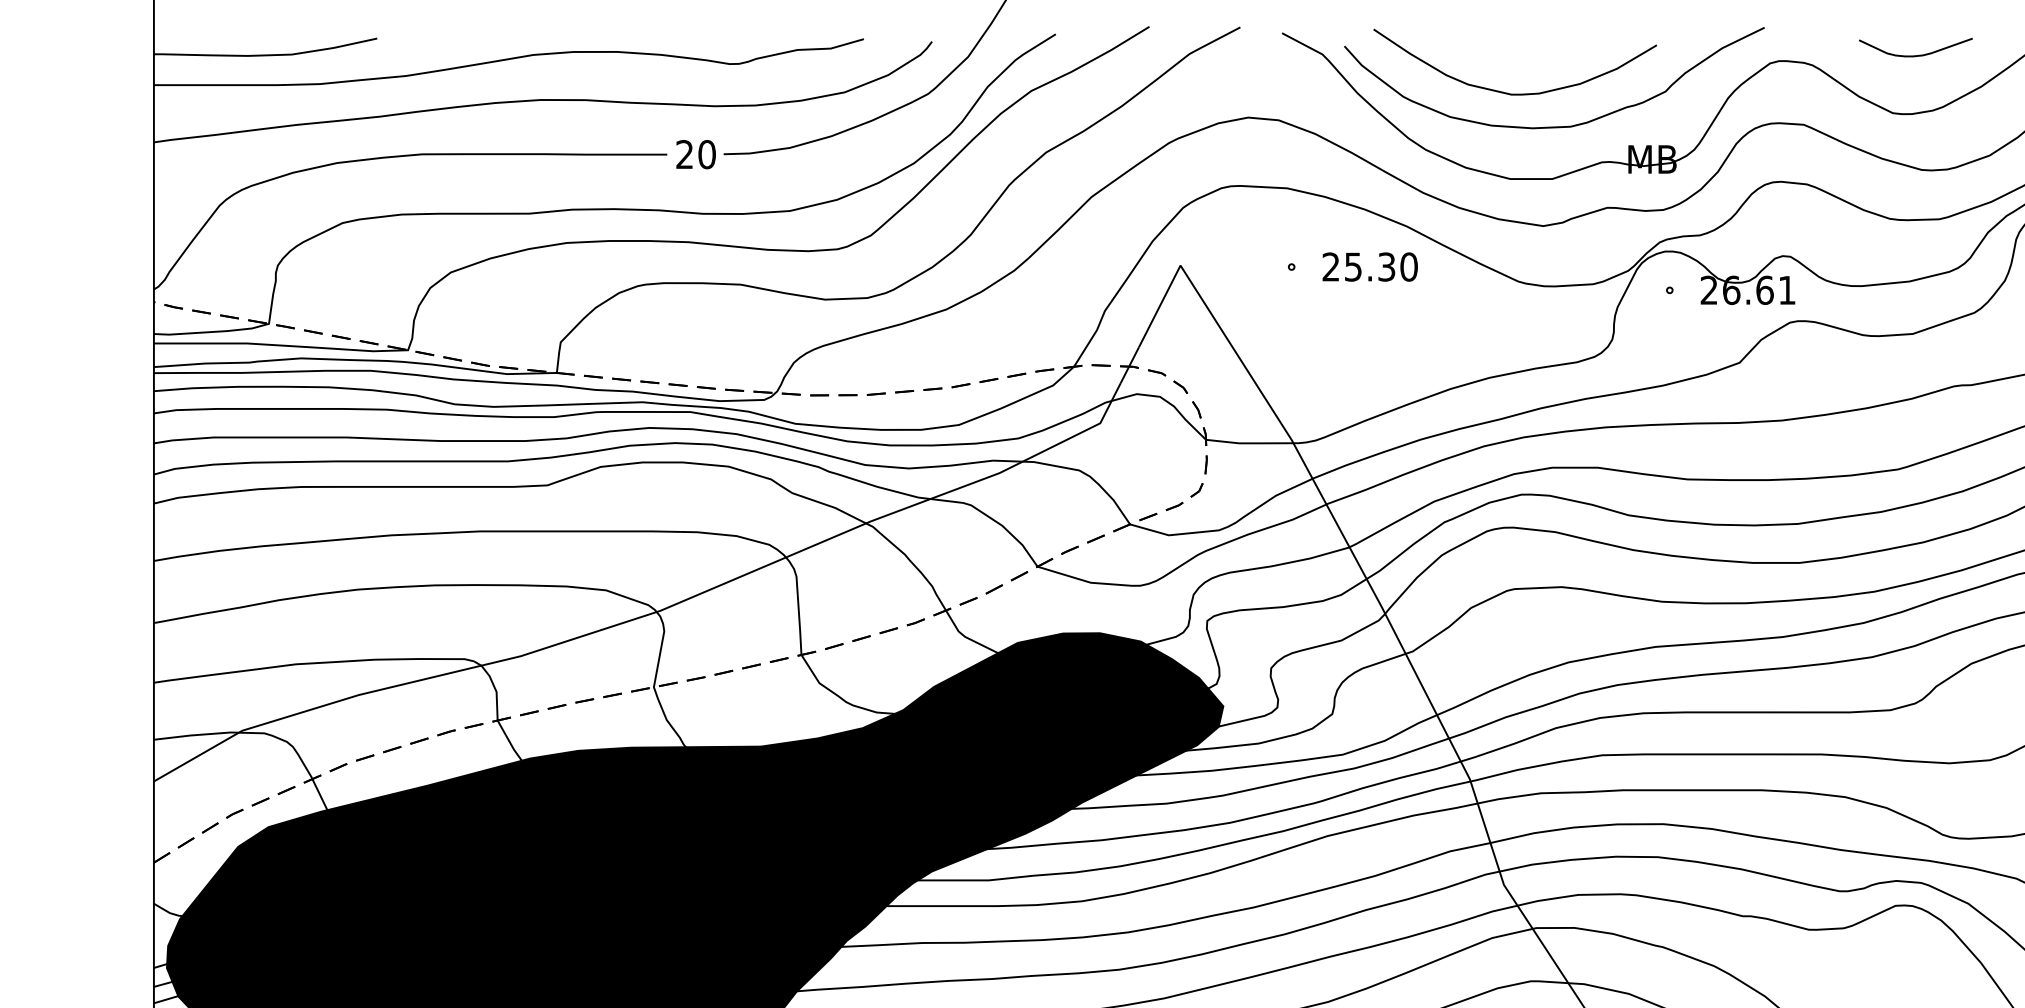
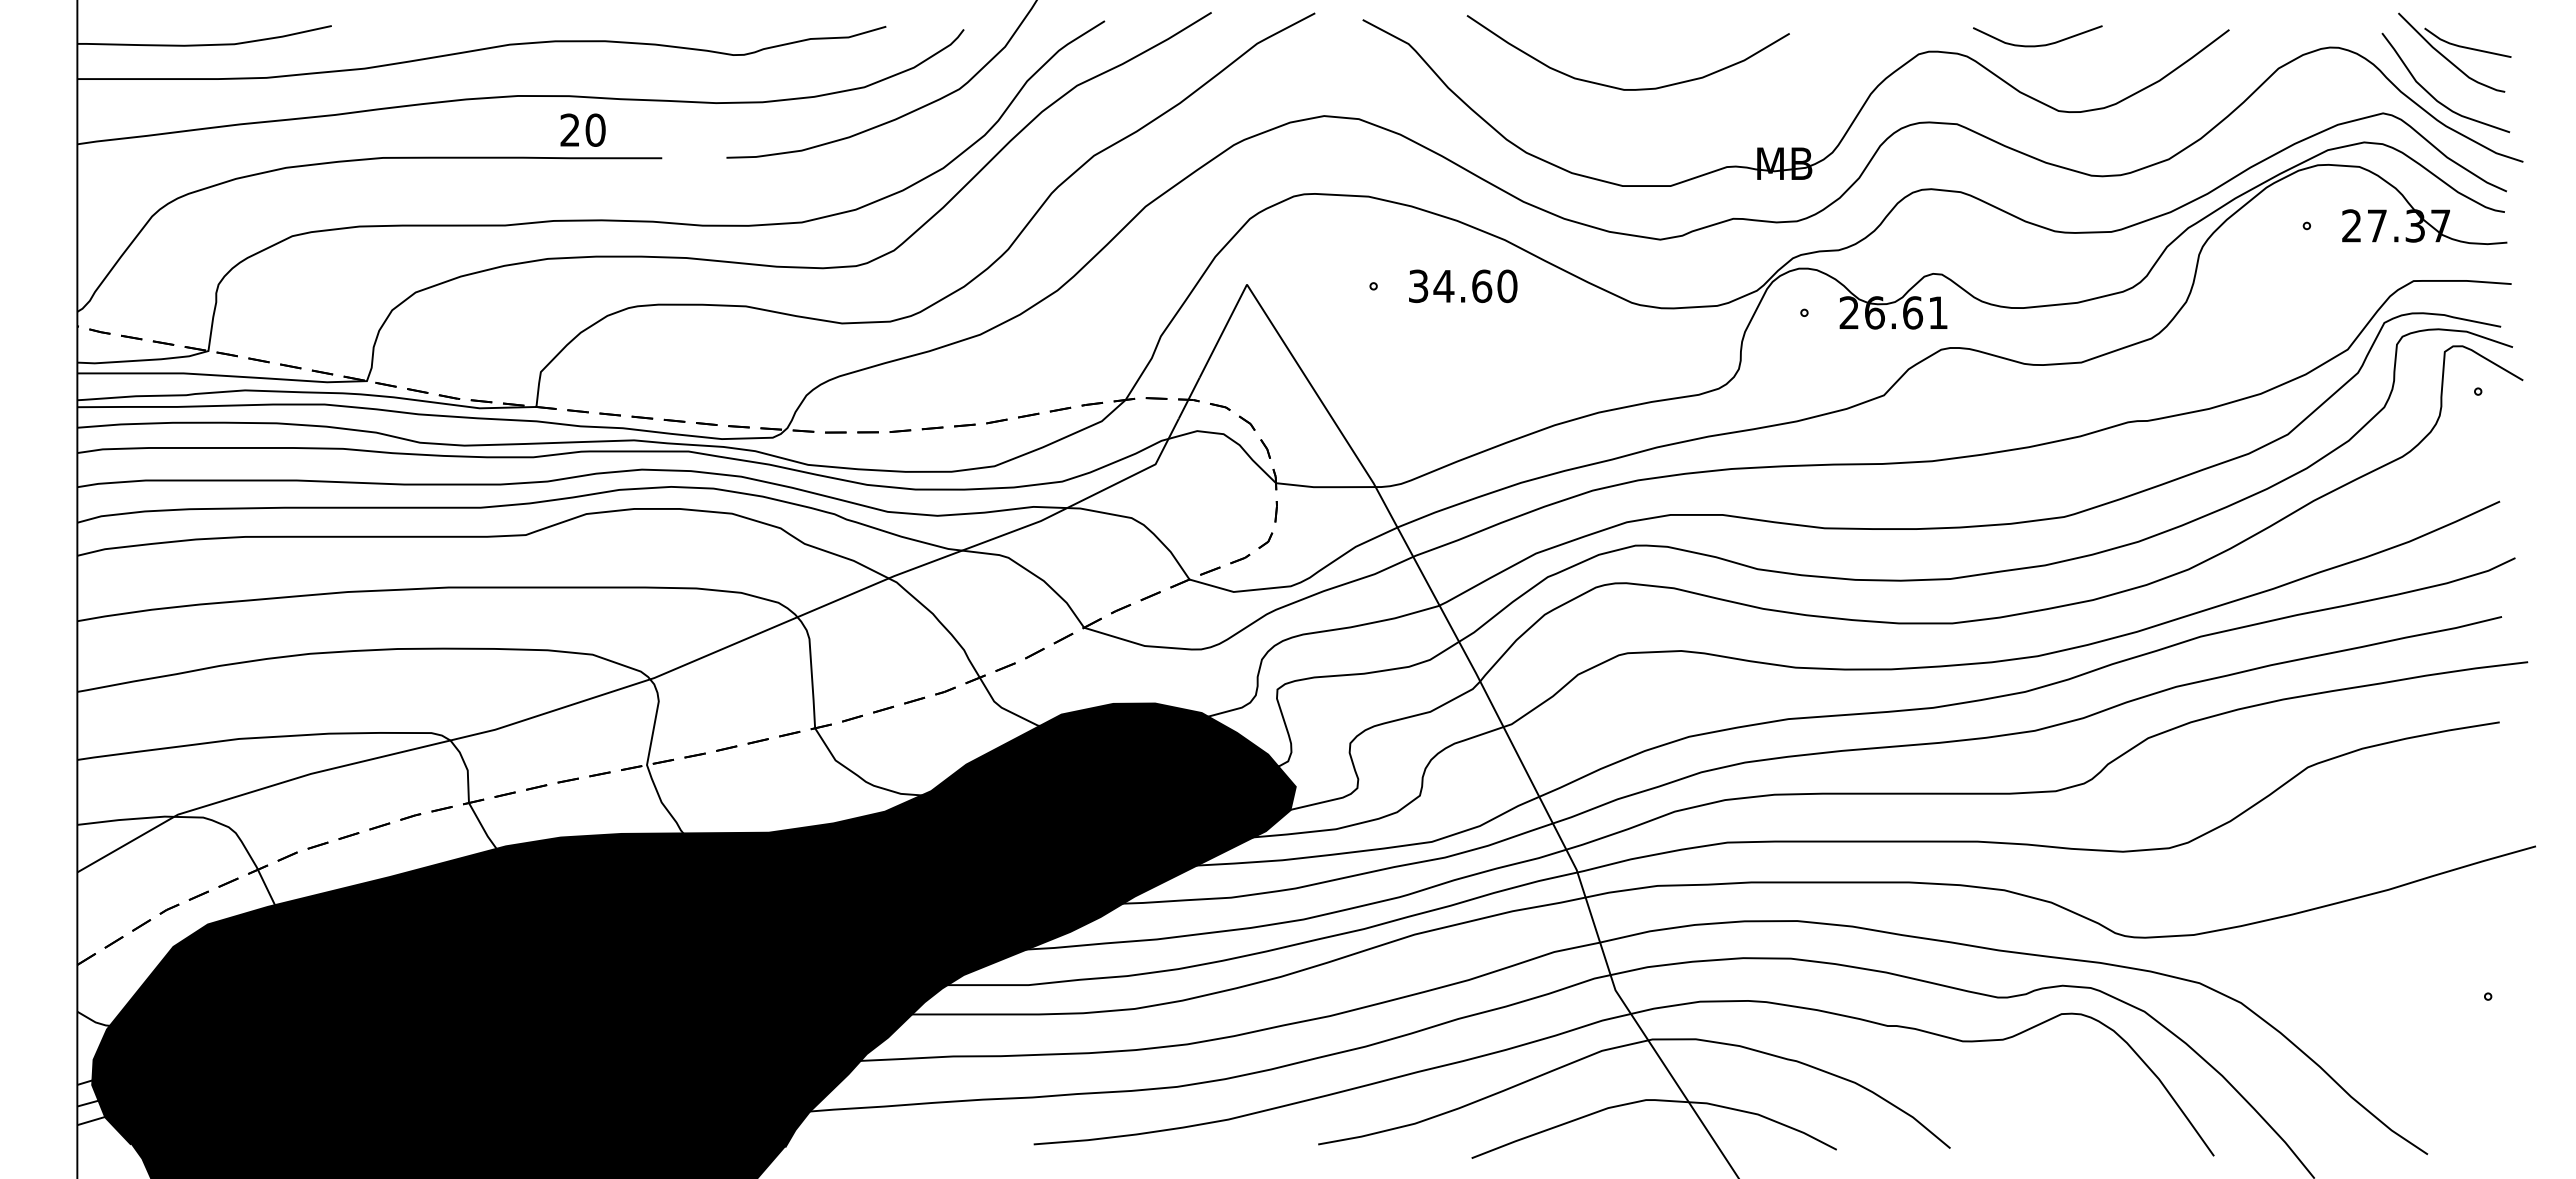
curve: (1918, 54) -> (2040, 44), moved
curve: (1562, 125) -> (1682, 125), removed
text: (695, 153) -> (582, 129), moved
text: (1359, 267) -> (1450, 286), 25.30 -> 34.60

